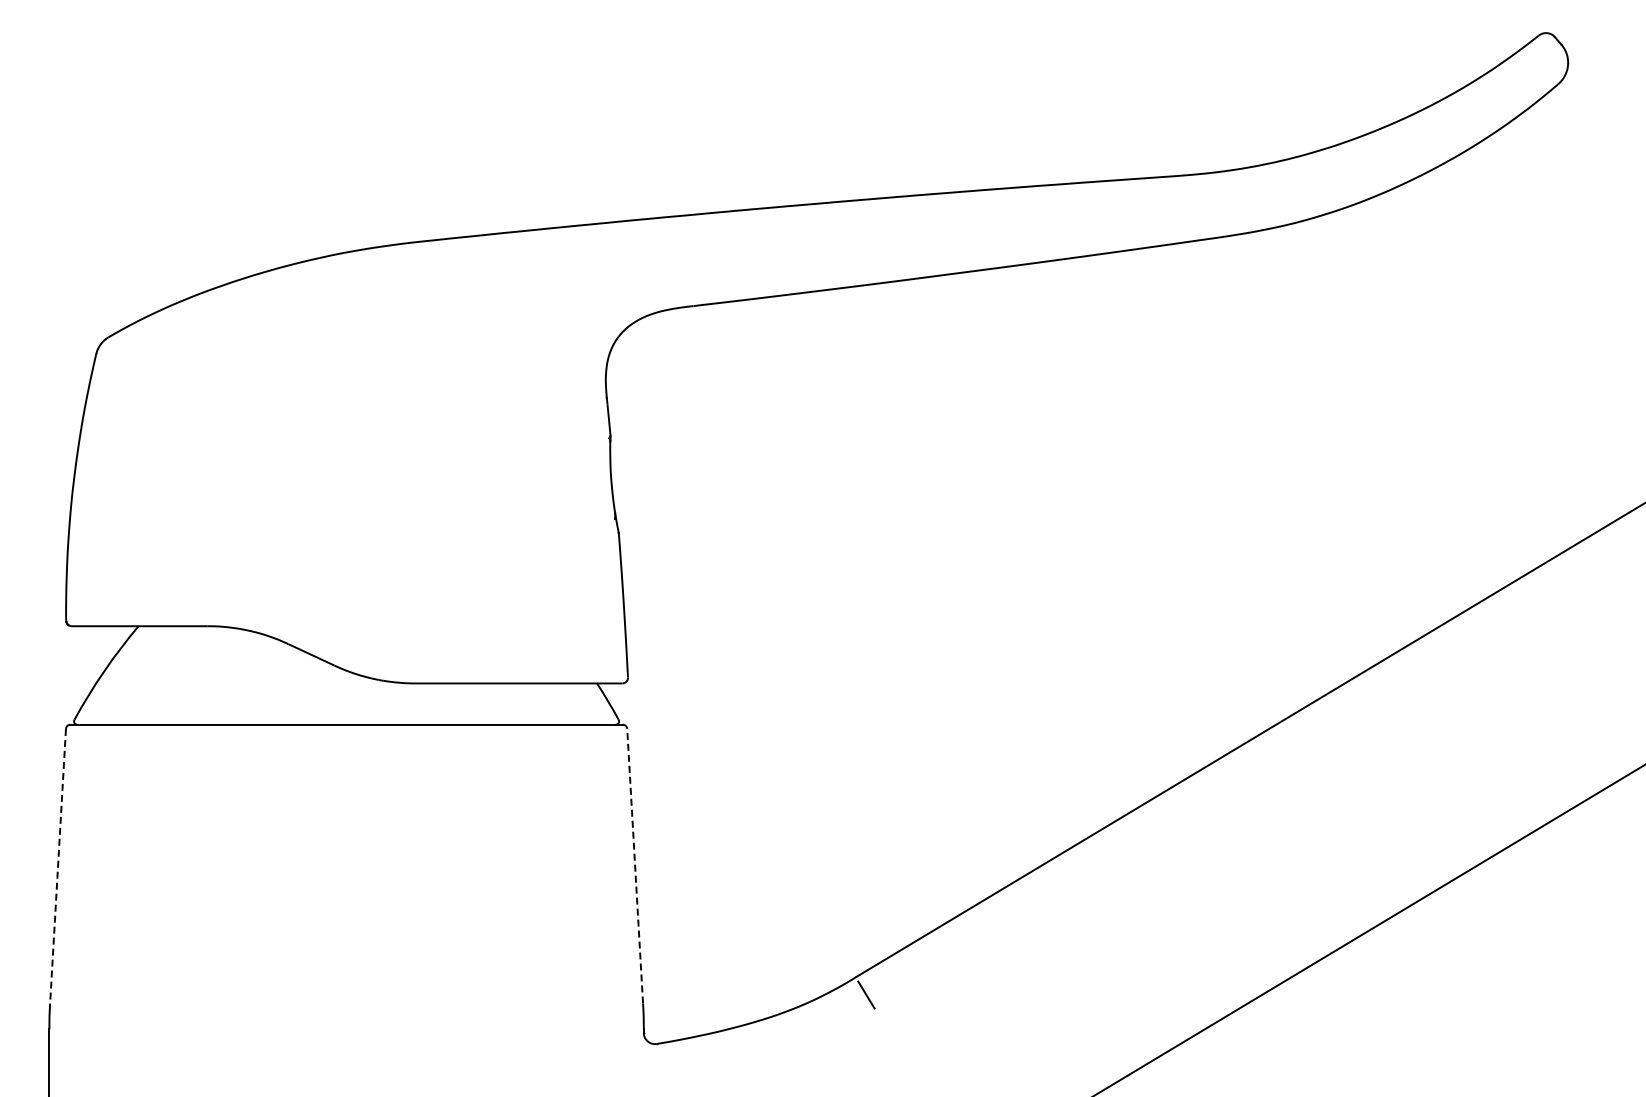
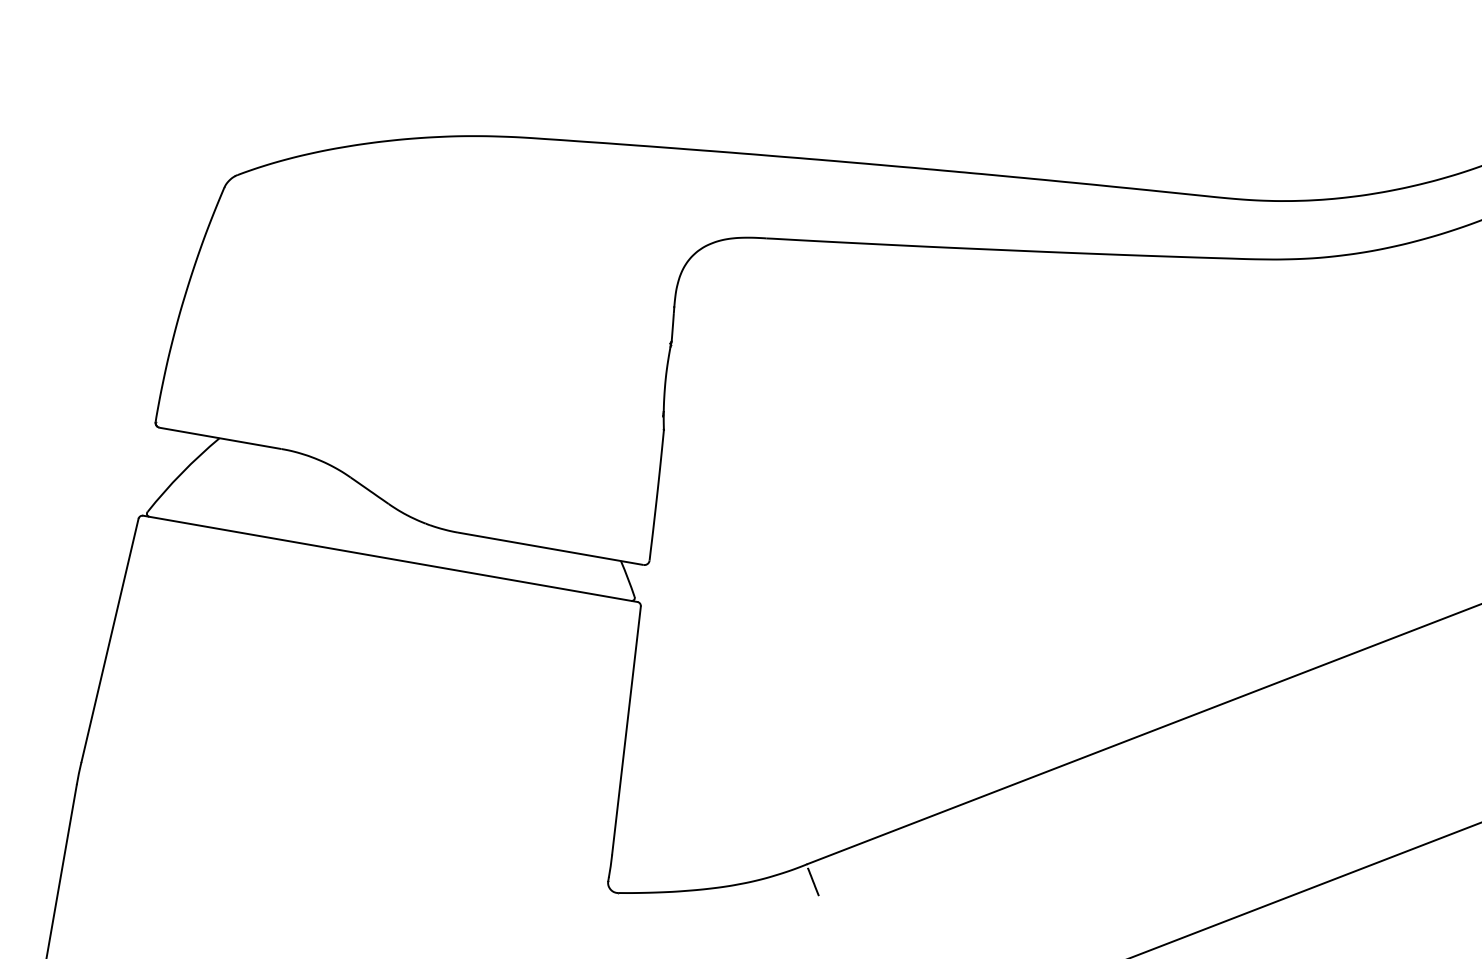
line: (635, 865) -> (626, 729), dashed -> solid
line: (58, 866) -> (110, 640), dashed -> solid

